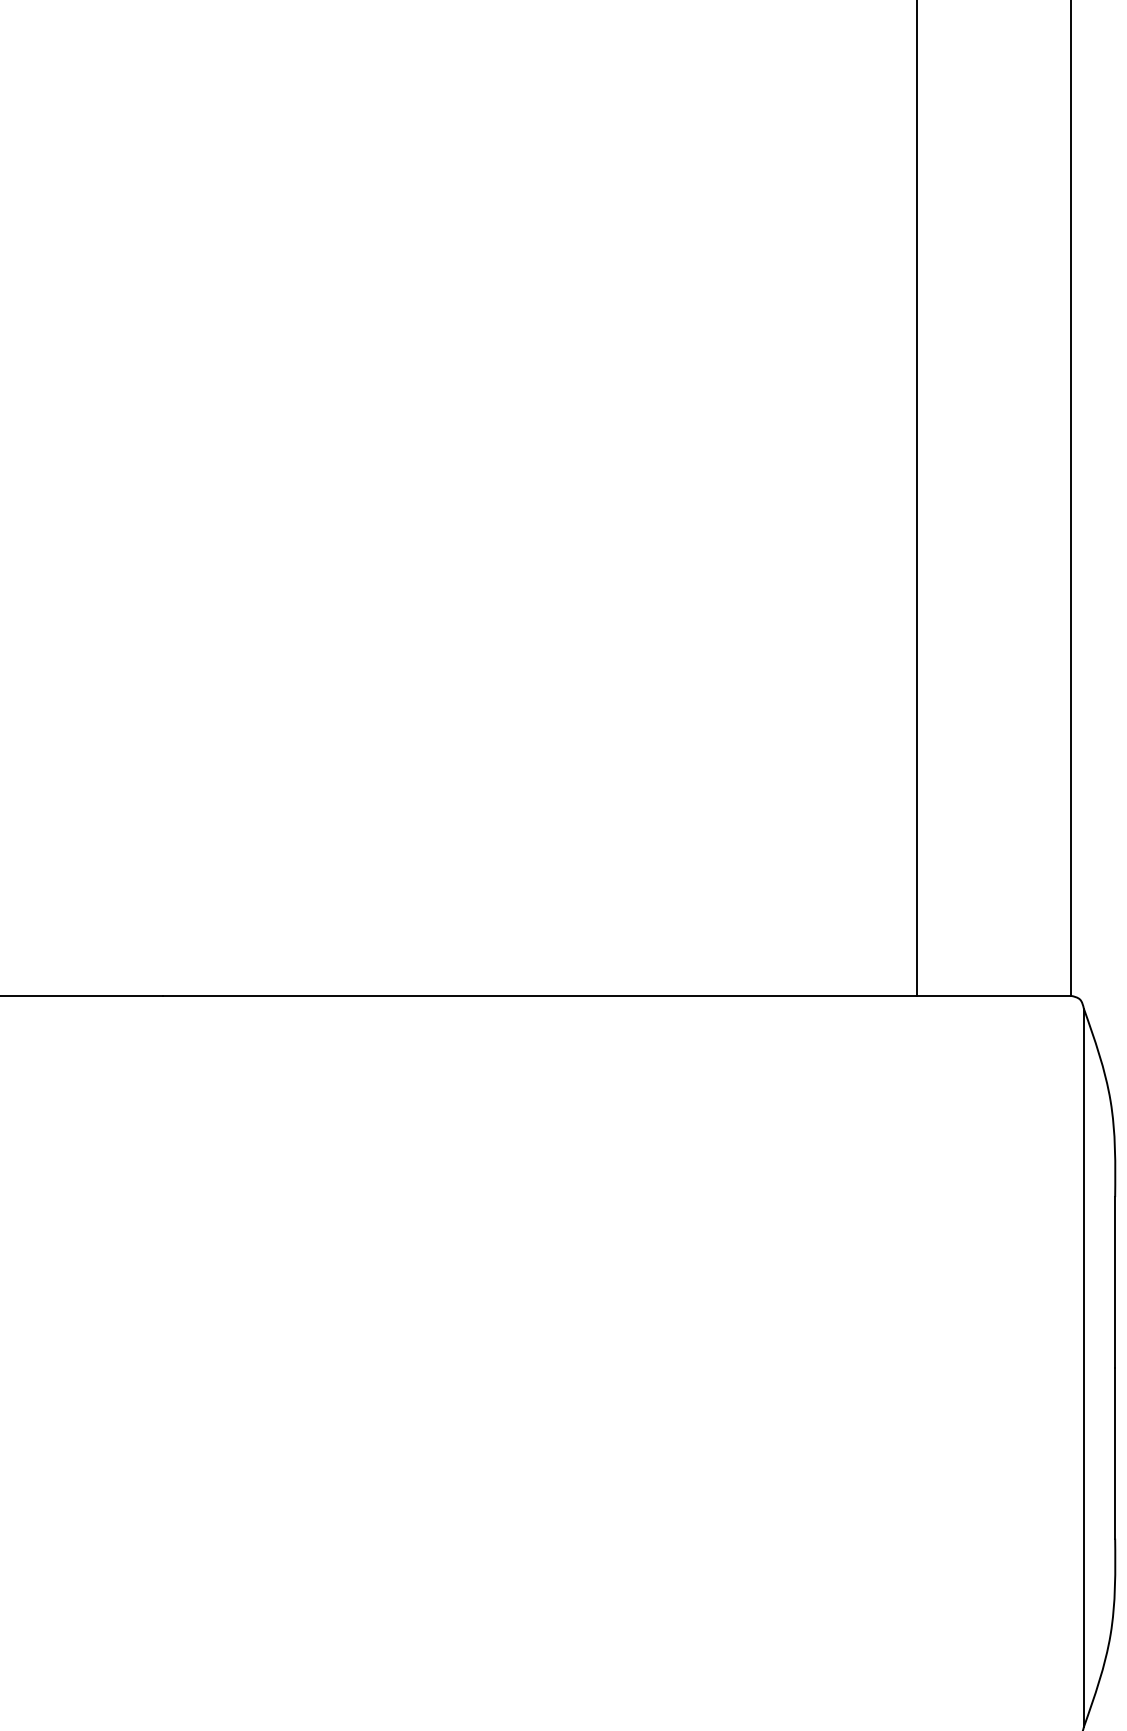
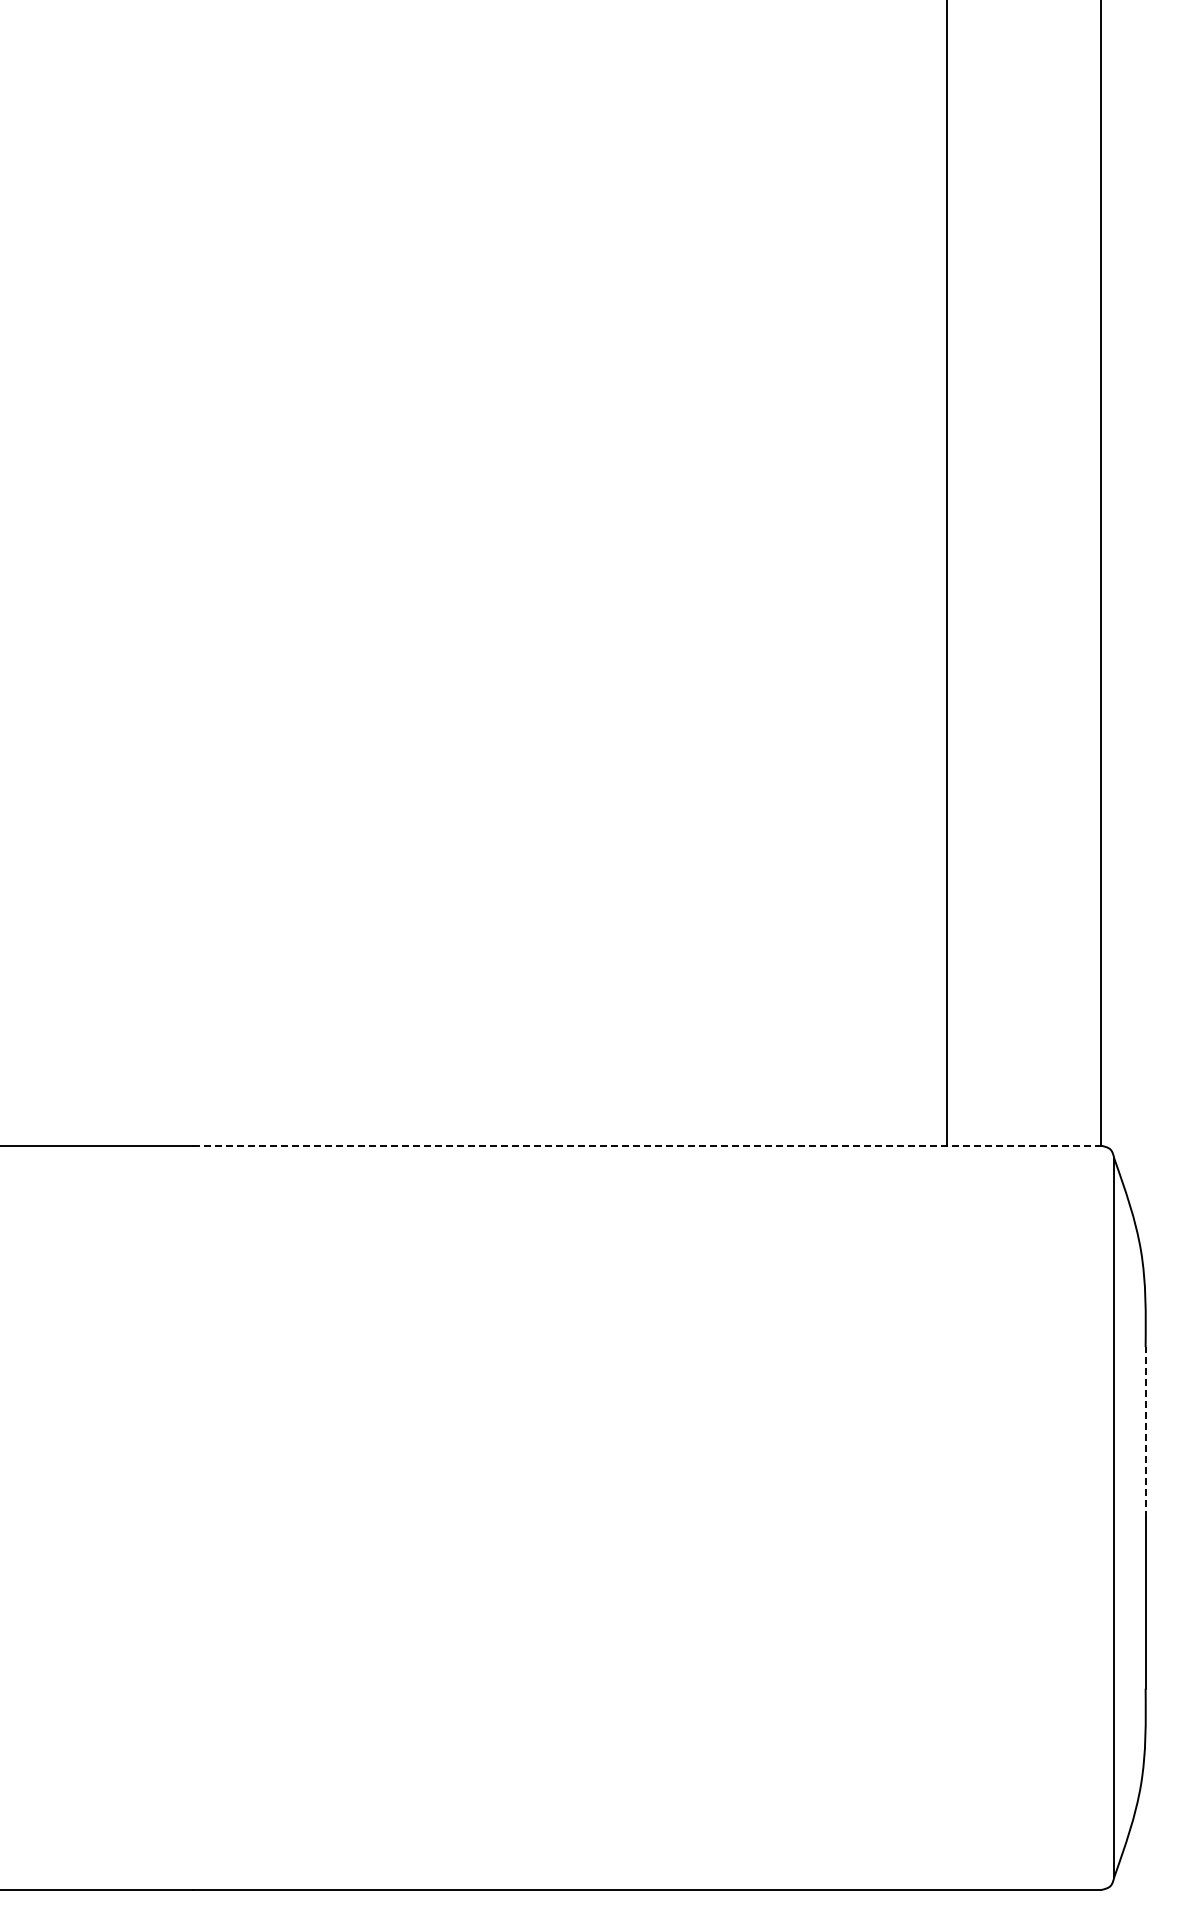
line: (617, 995) -> (647, 1145), solid -> dashed
line: (1115, 1281) -> (1145, 1431), solid -> dashed

